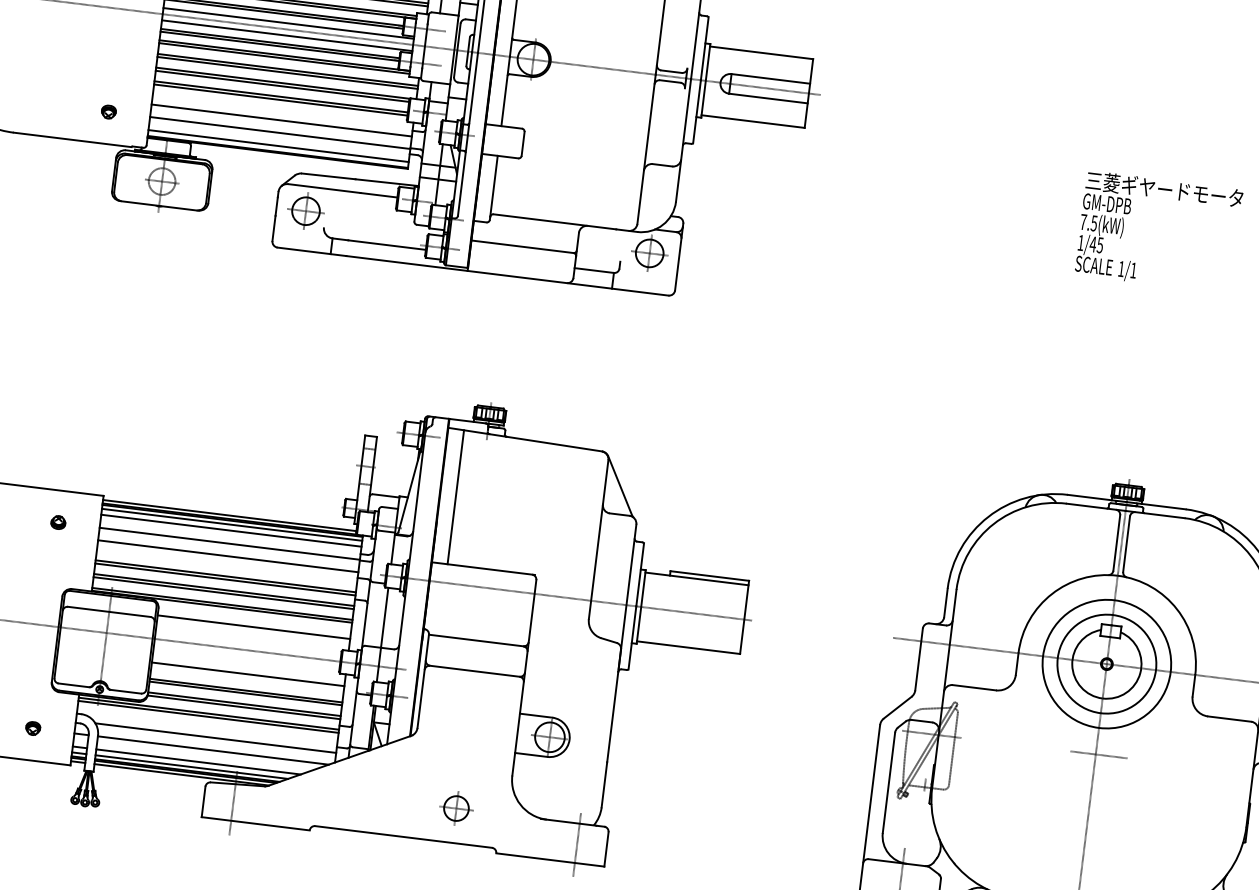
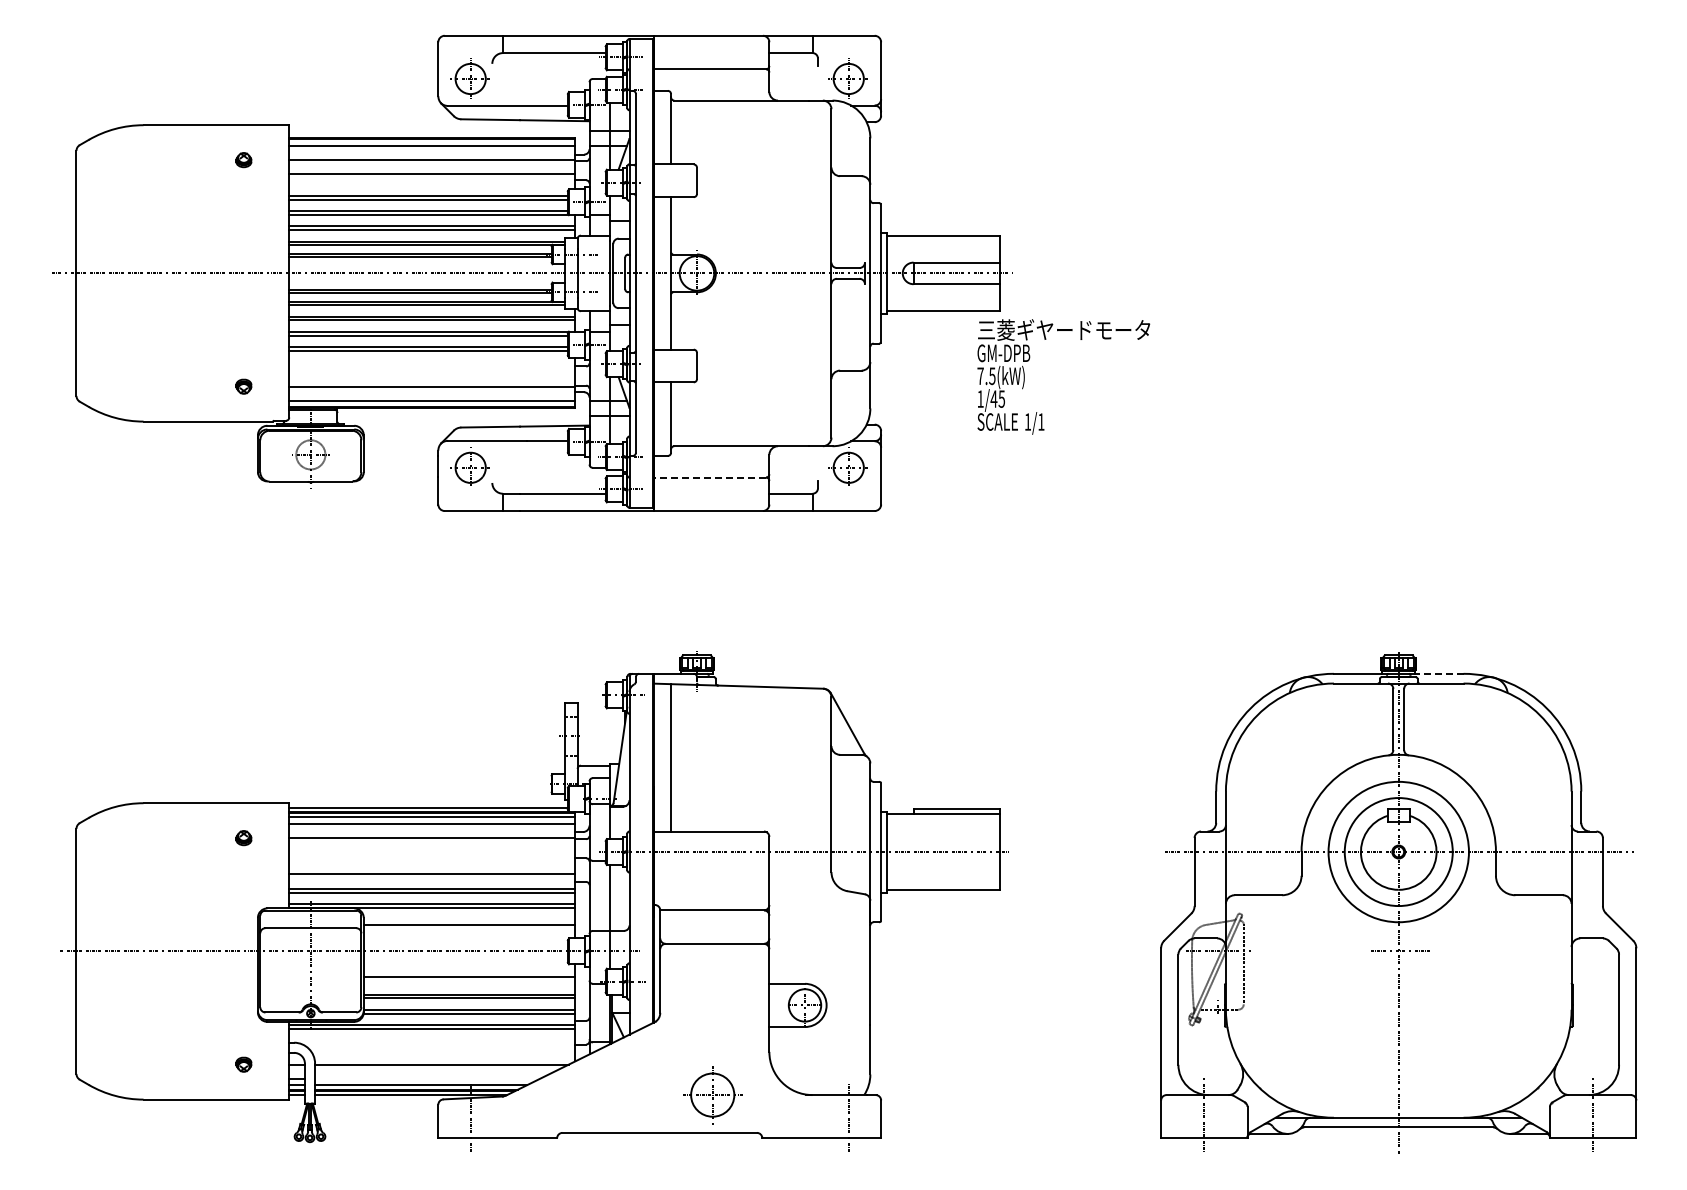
line: (288, 23) -> (426, 266), removed
line: (286, 35) -> (426, 280), removed
line: (281, 120) -> (432, 372), removed
text: (1158, 231) -> (1063, 376), moved
line: (522, 246) -> (709, 477), solid -> dashed
line: (1163, 506) -> (1439, 673), solid -> dashed
line: (228, 556) -> (432, 852), removed
line: (225, 579) -> (432, 877), removed
line: (215, 737) -> (442, 1050), removed
line: (198, 761) -> (427, 1078), removed
part: (456, 808) -> (713, 1094), size x1.6

